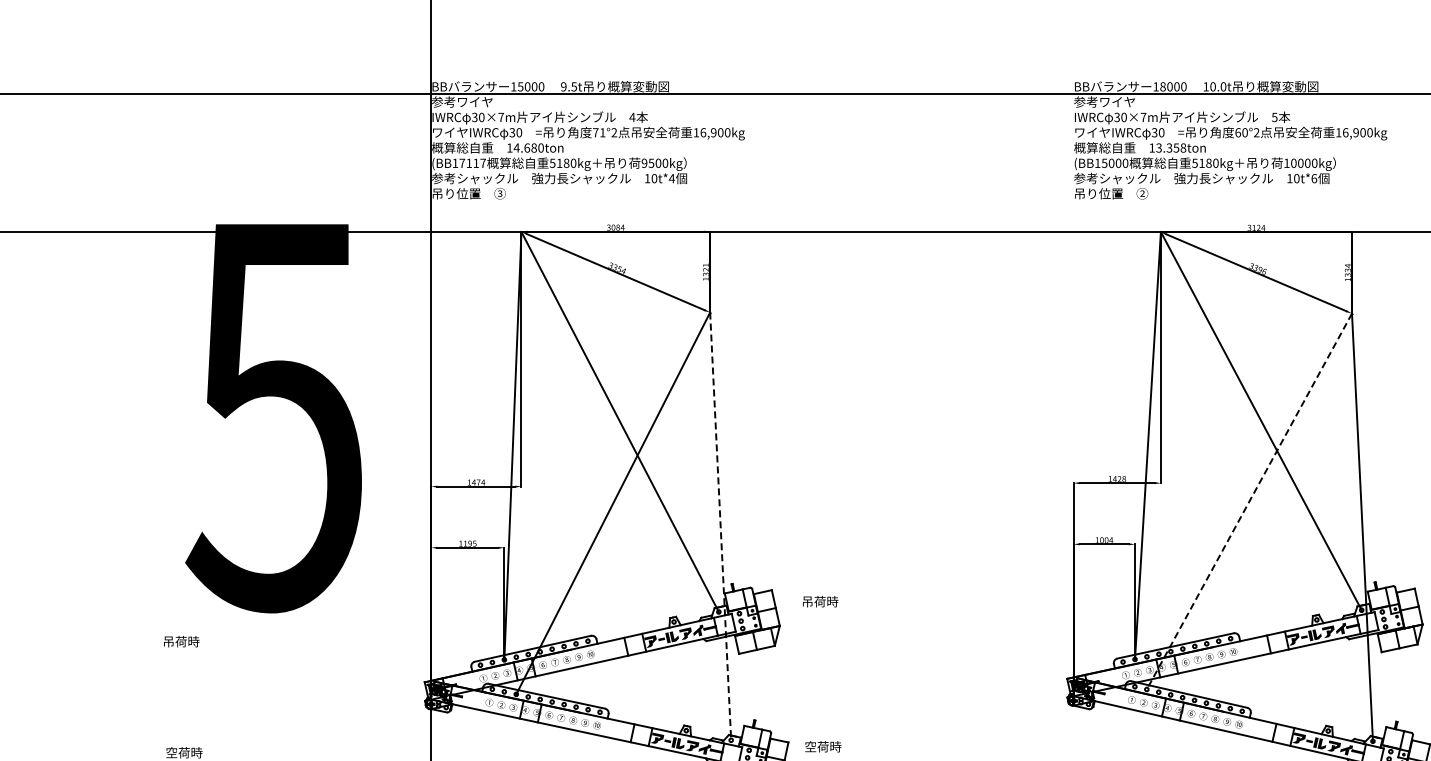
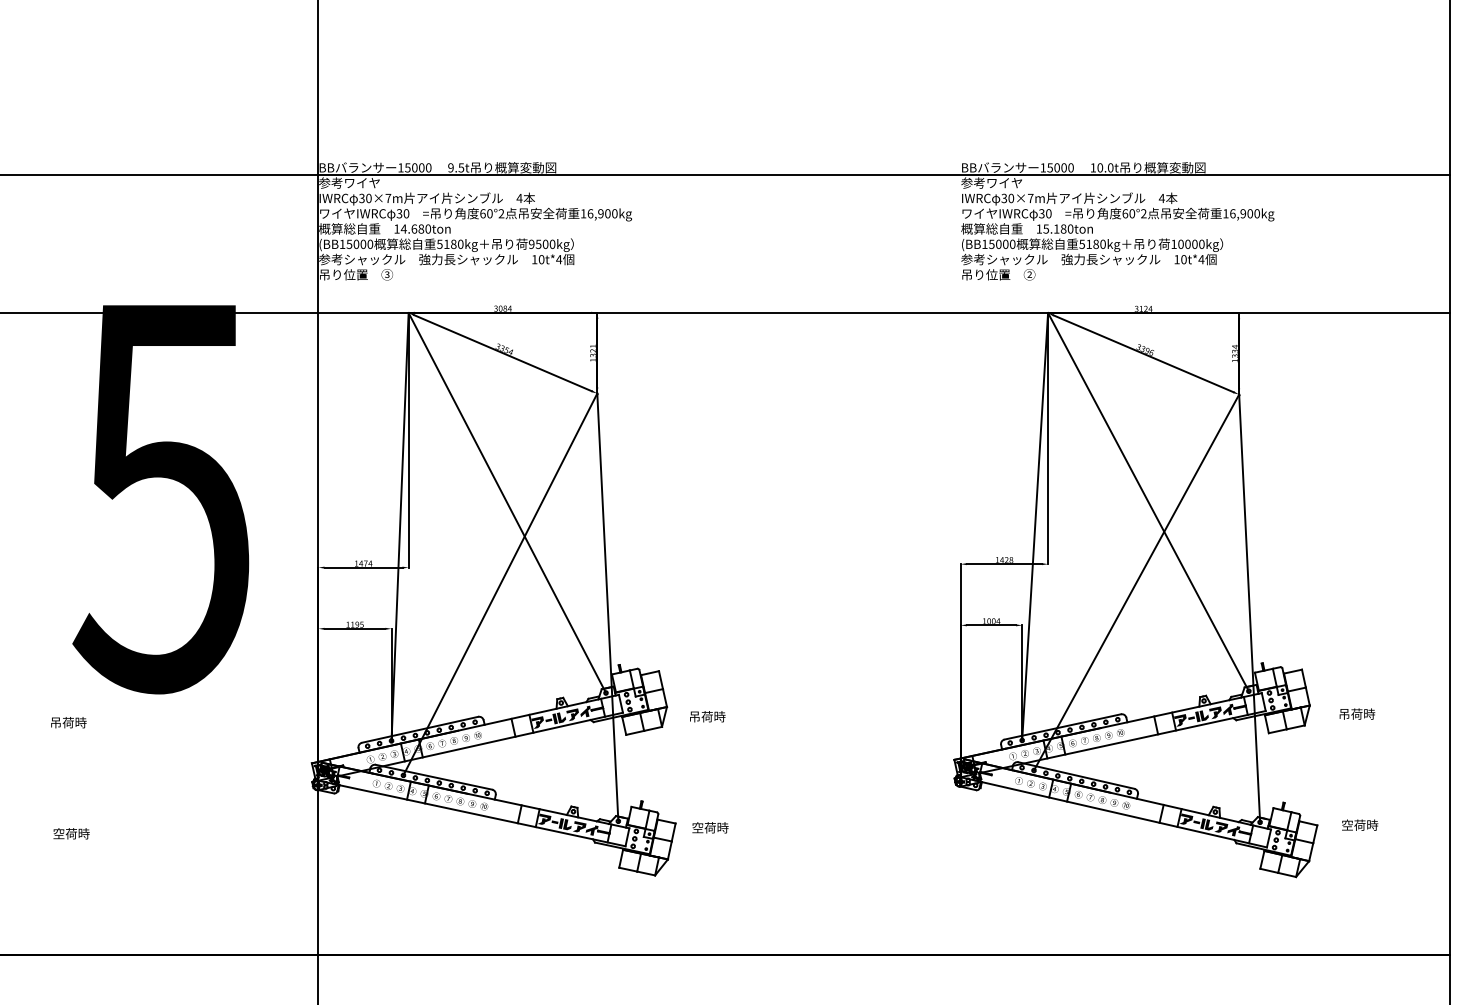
text: (1163, 86) -> (1050, 167), 18000 -> 15000
text: (1274, 117) -> (1161, 198), 5 -> 4
text: (599, 132) -> (486, 213), 71°2 -> 60°2
text: (1171, 147) -> (1058, 228), 13.358ton -> 15.180ton
text: (472, 163) -> (359, 244), (BB17117 -> (BB15000
text: (1314, 178) -> (1201, 259), 10t*6 -> 10t*4
line: (1249, 501) -> (1136, 582), dashed -> solid
line: (720, 526) -> (607, 607), dashed -> solid
text: (820, 601) -> (707, 716), moved

